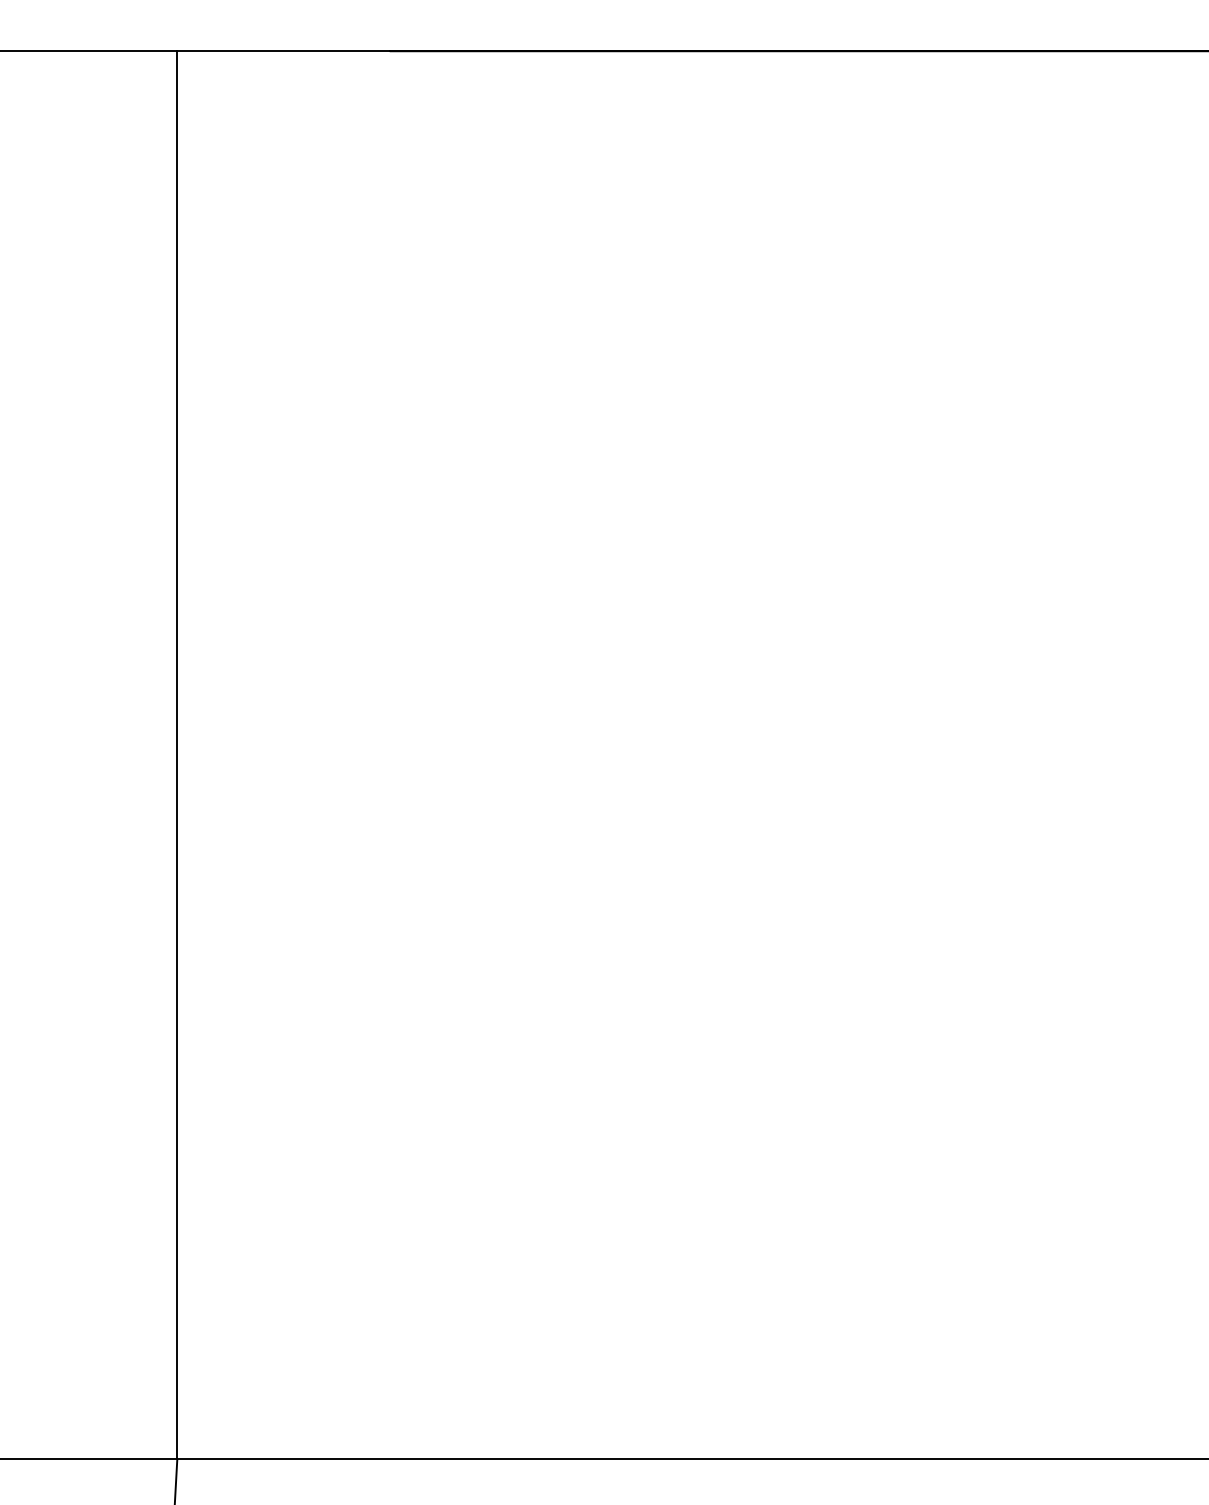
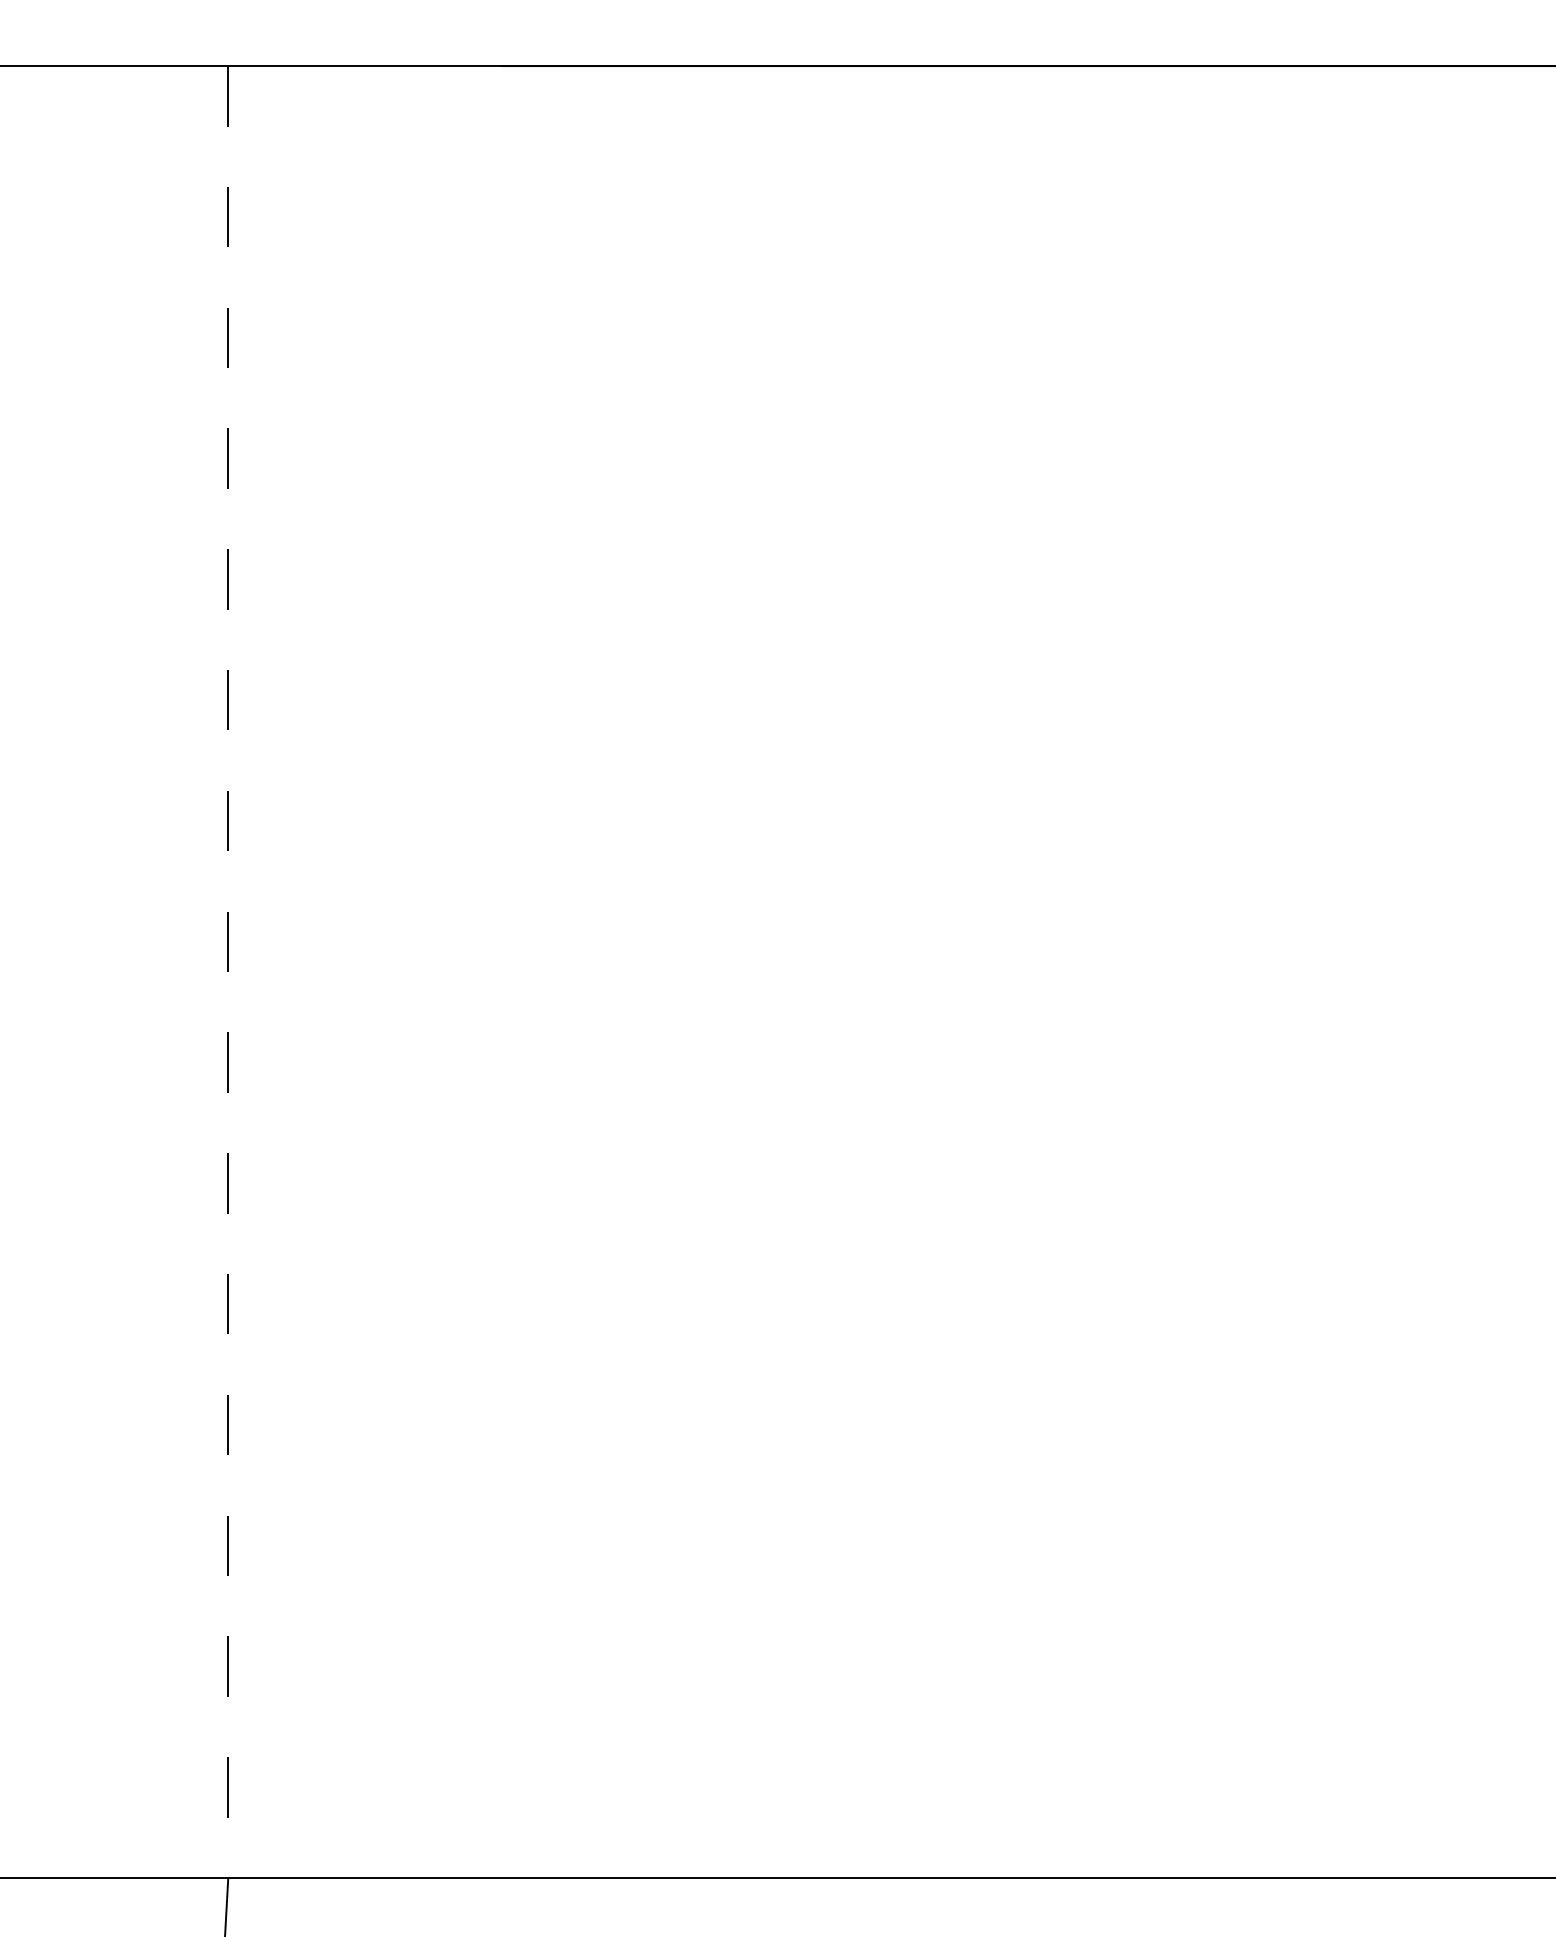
line: (177, 755) -> (228, 972), solid -> dashed

